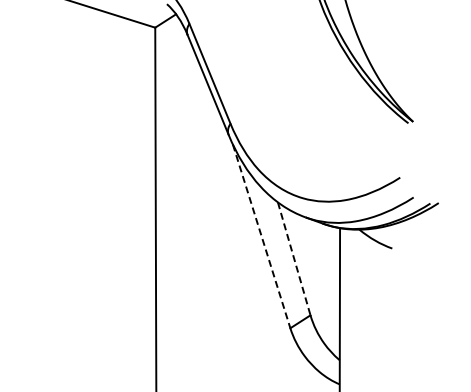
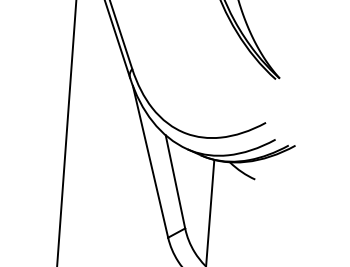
line: (261, 236) -> (150, 161), dashed -> solid
line: (294, 258) -> (175, 181), dashed -> solid

